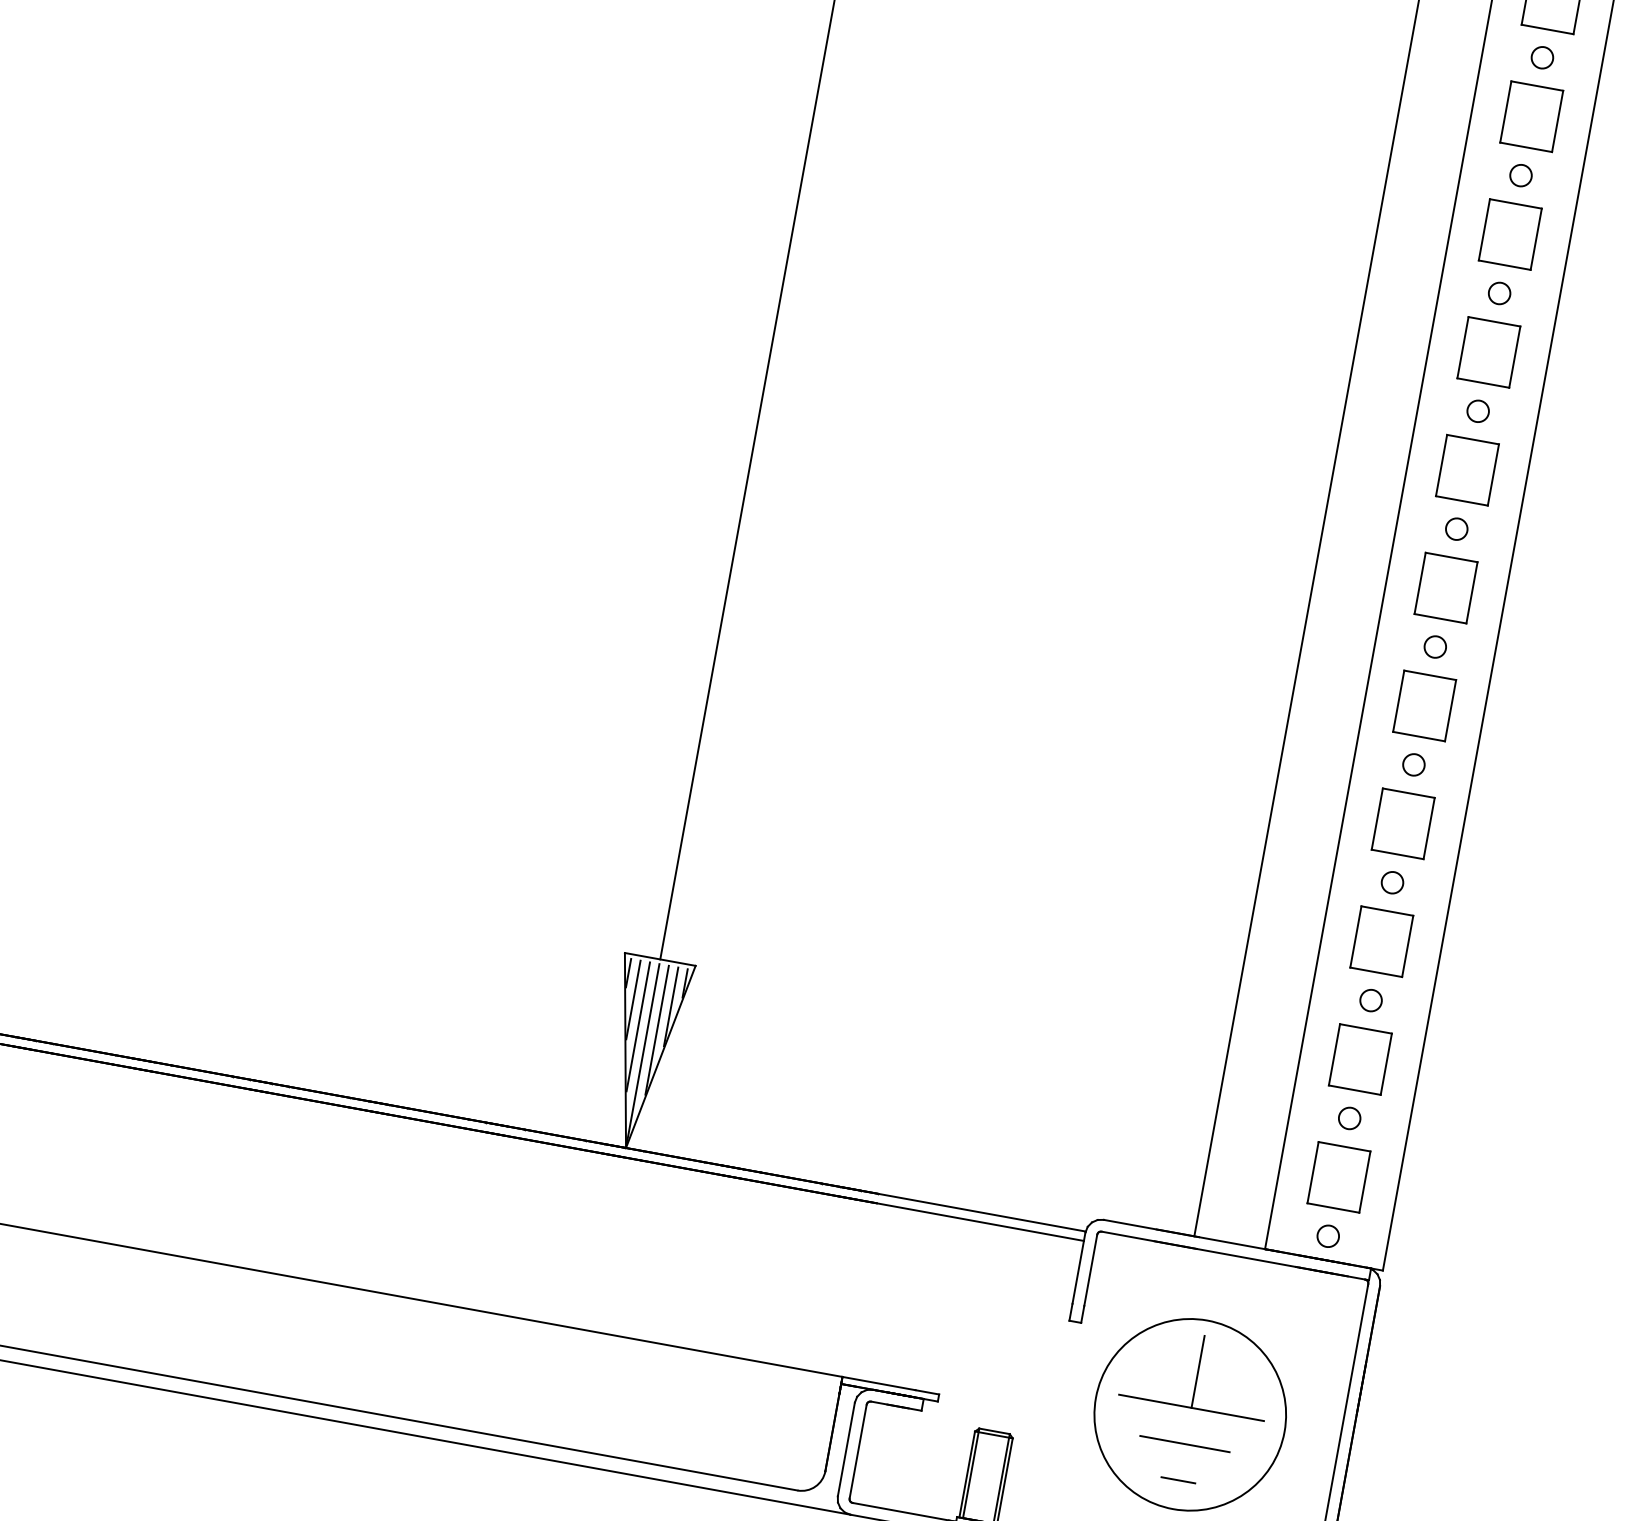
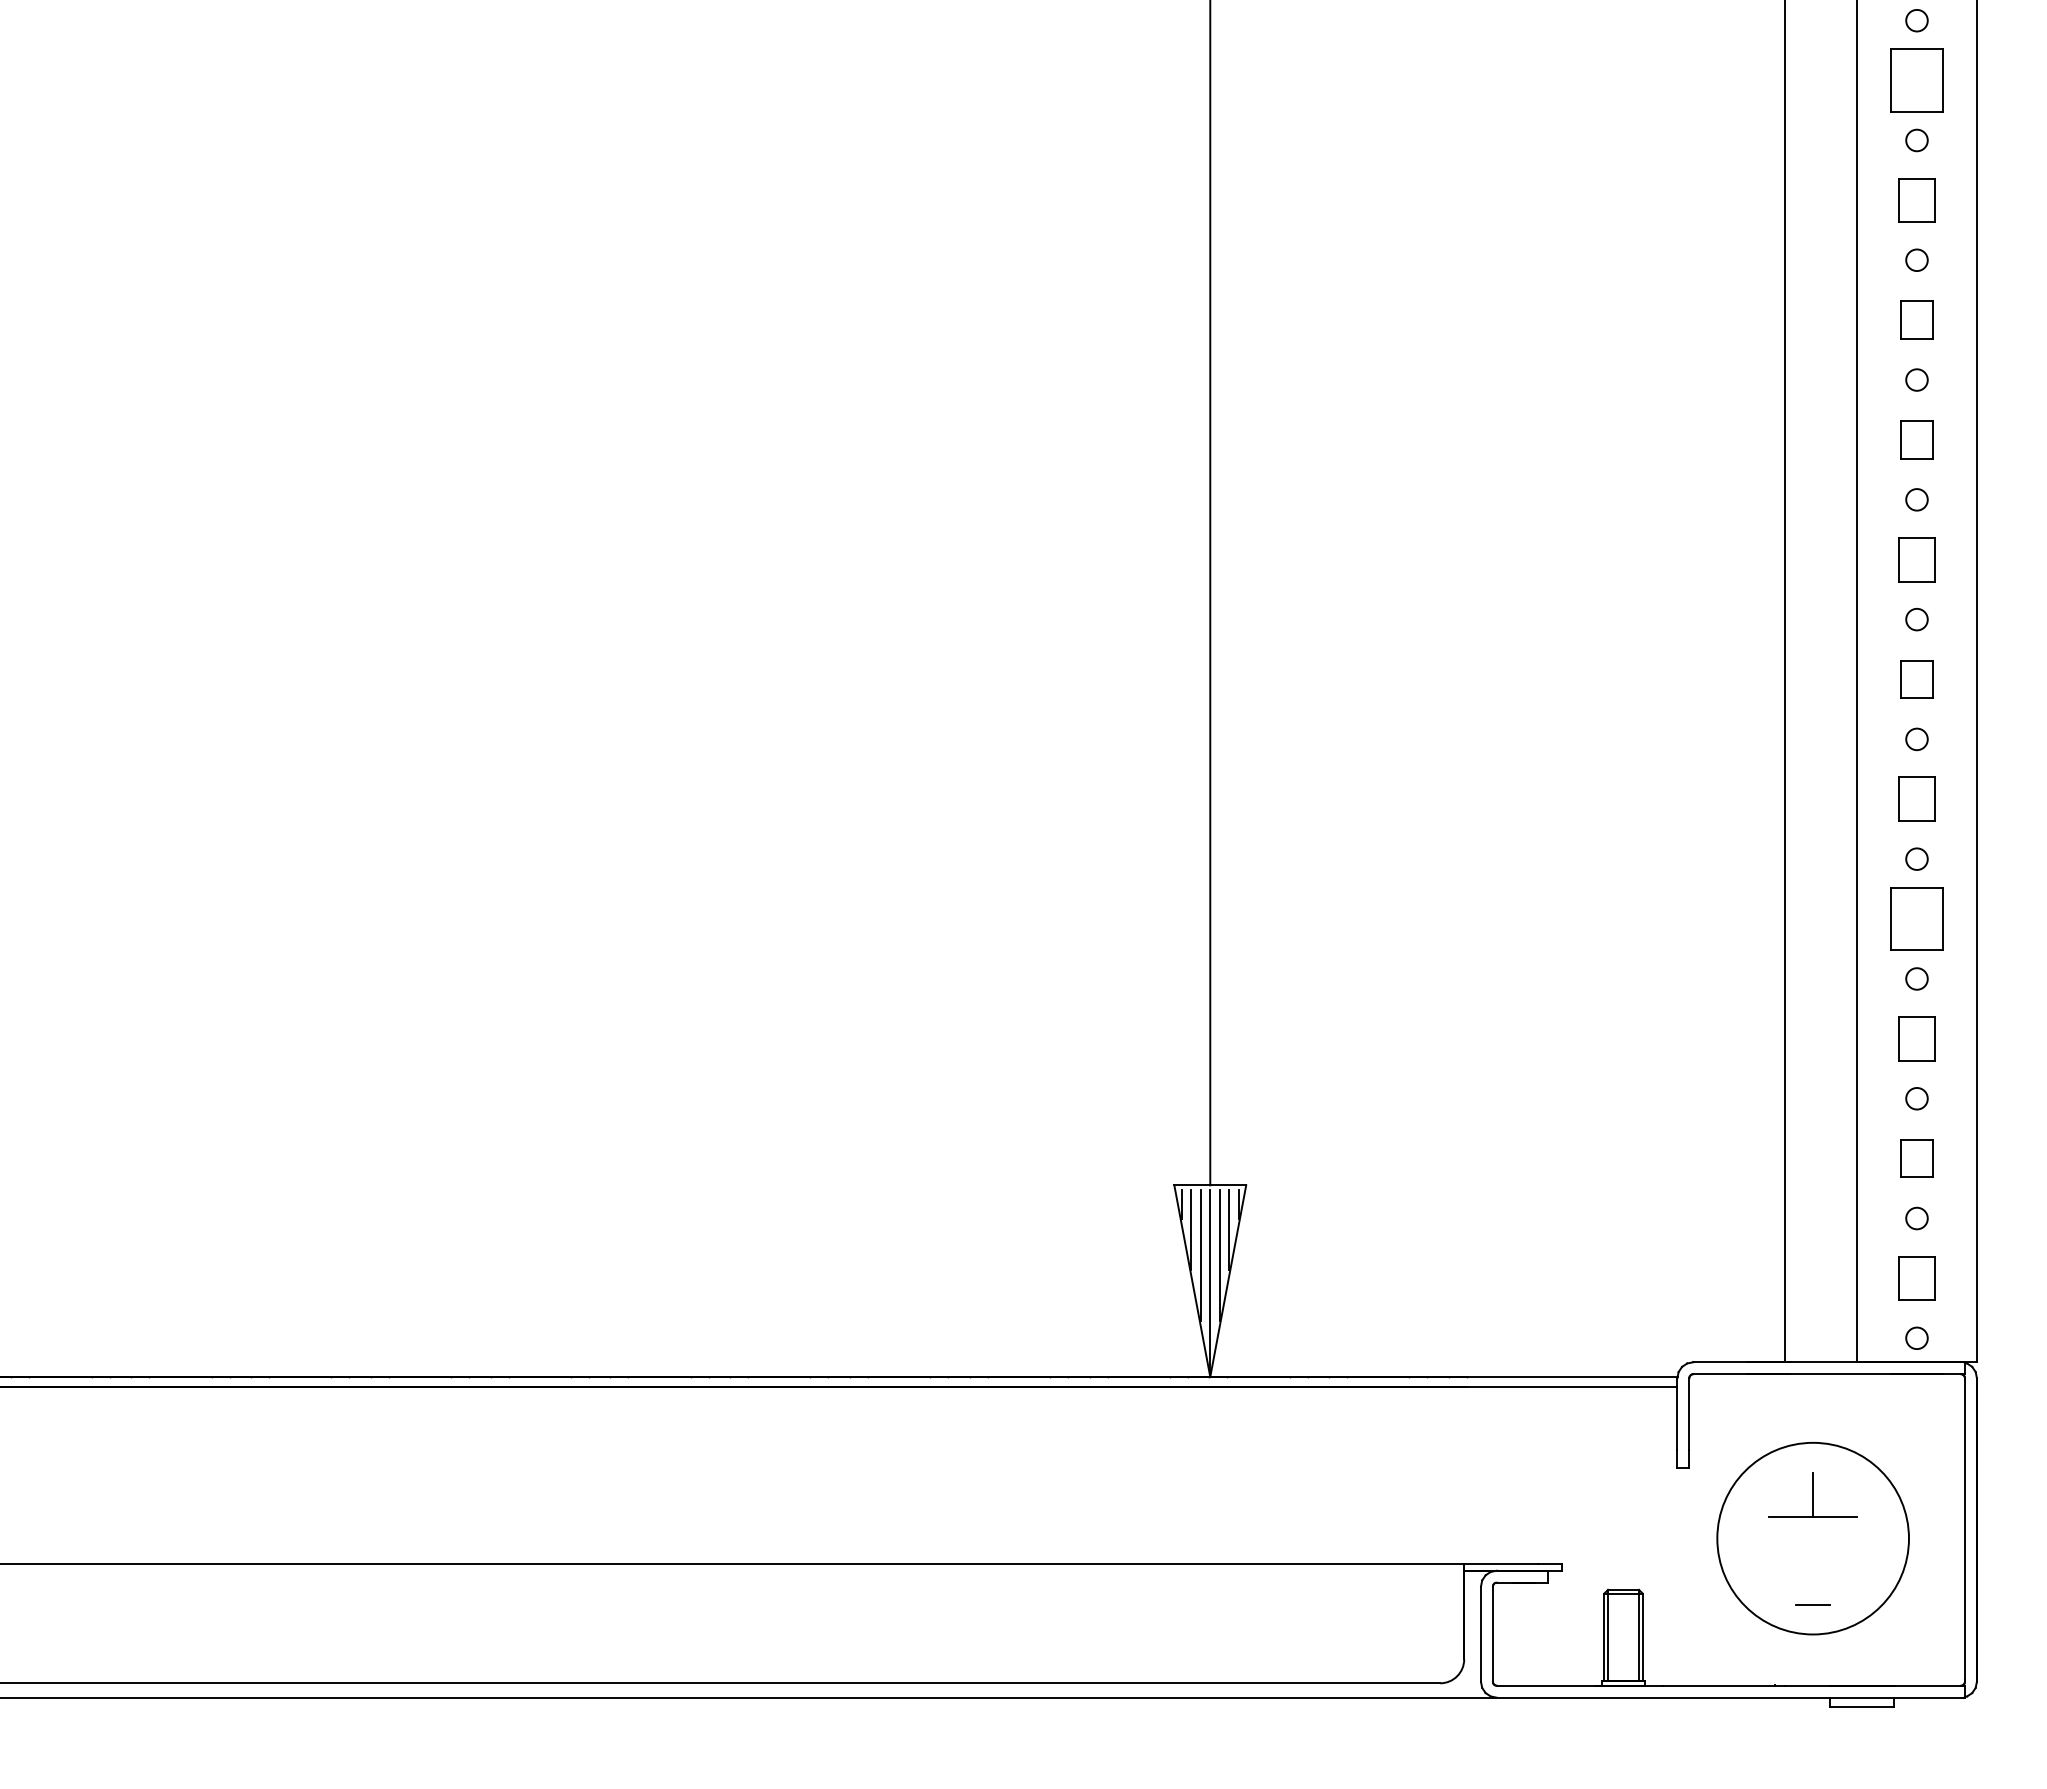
part: (1531, 116) -> (1916, 200), size x0.7
part: (1509, 233) -> (1916, 319), size x0.6
part: (1488, 351) -> (1916, 439), size x0.6
part: (1467, 469) -> (1916, 559), size x0.7
part: (1445, 588) -> (1916, 679), size x0.6
part: (1424, 705) -> (1916, 798), size x0.7
part: (1381, 941) -> (1916, 1038), size x0.7
part: (1359, 1059) -> (1916, 1158), size x0.6
part: (1338, 1177) -> (1916, 1278), size x0.7
part: (1198, 1371) -> (1813, 1494), size x0.6
line: (1185, 1443) -> (1813, 1567), removed

